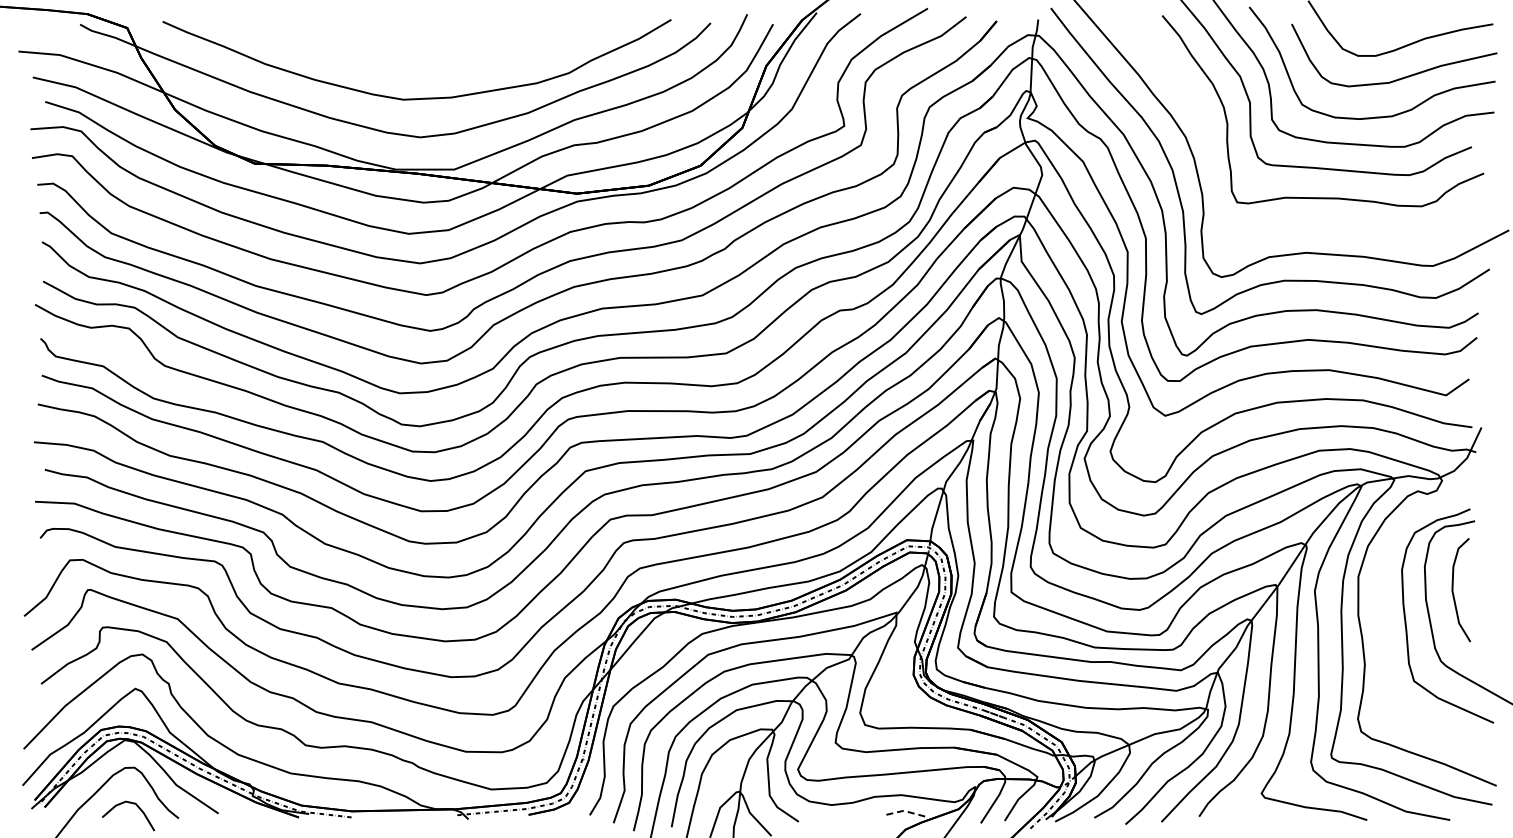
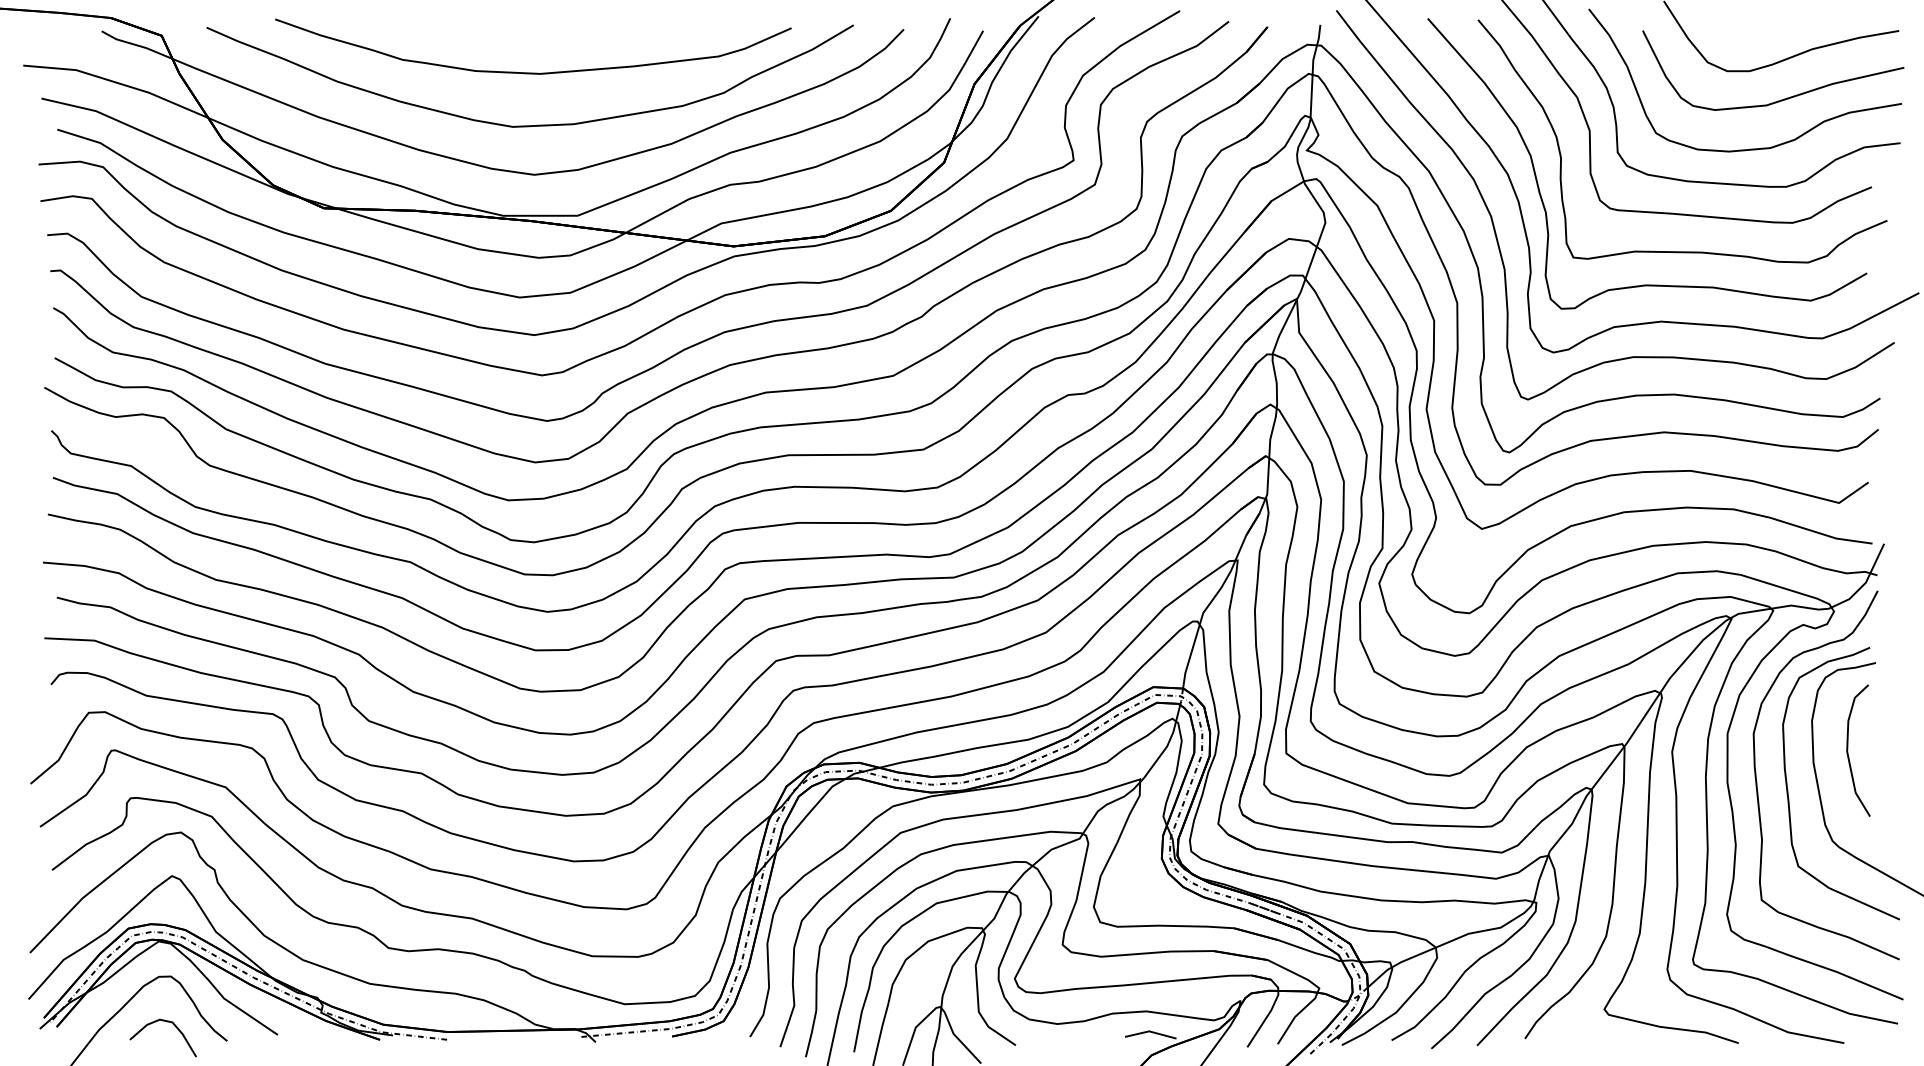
curve: (419, 56) -> (533, 71), added
curve: (1213, 156) -> (1543, 199), added
curve: (1382, 617) -> (1758, 785), added
line: (904, 811) -> (1150, 1032), dashed -> solid

